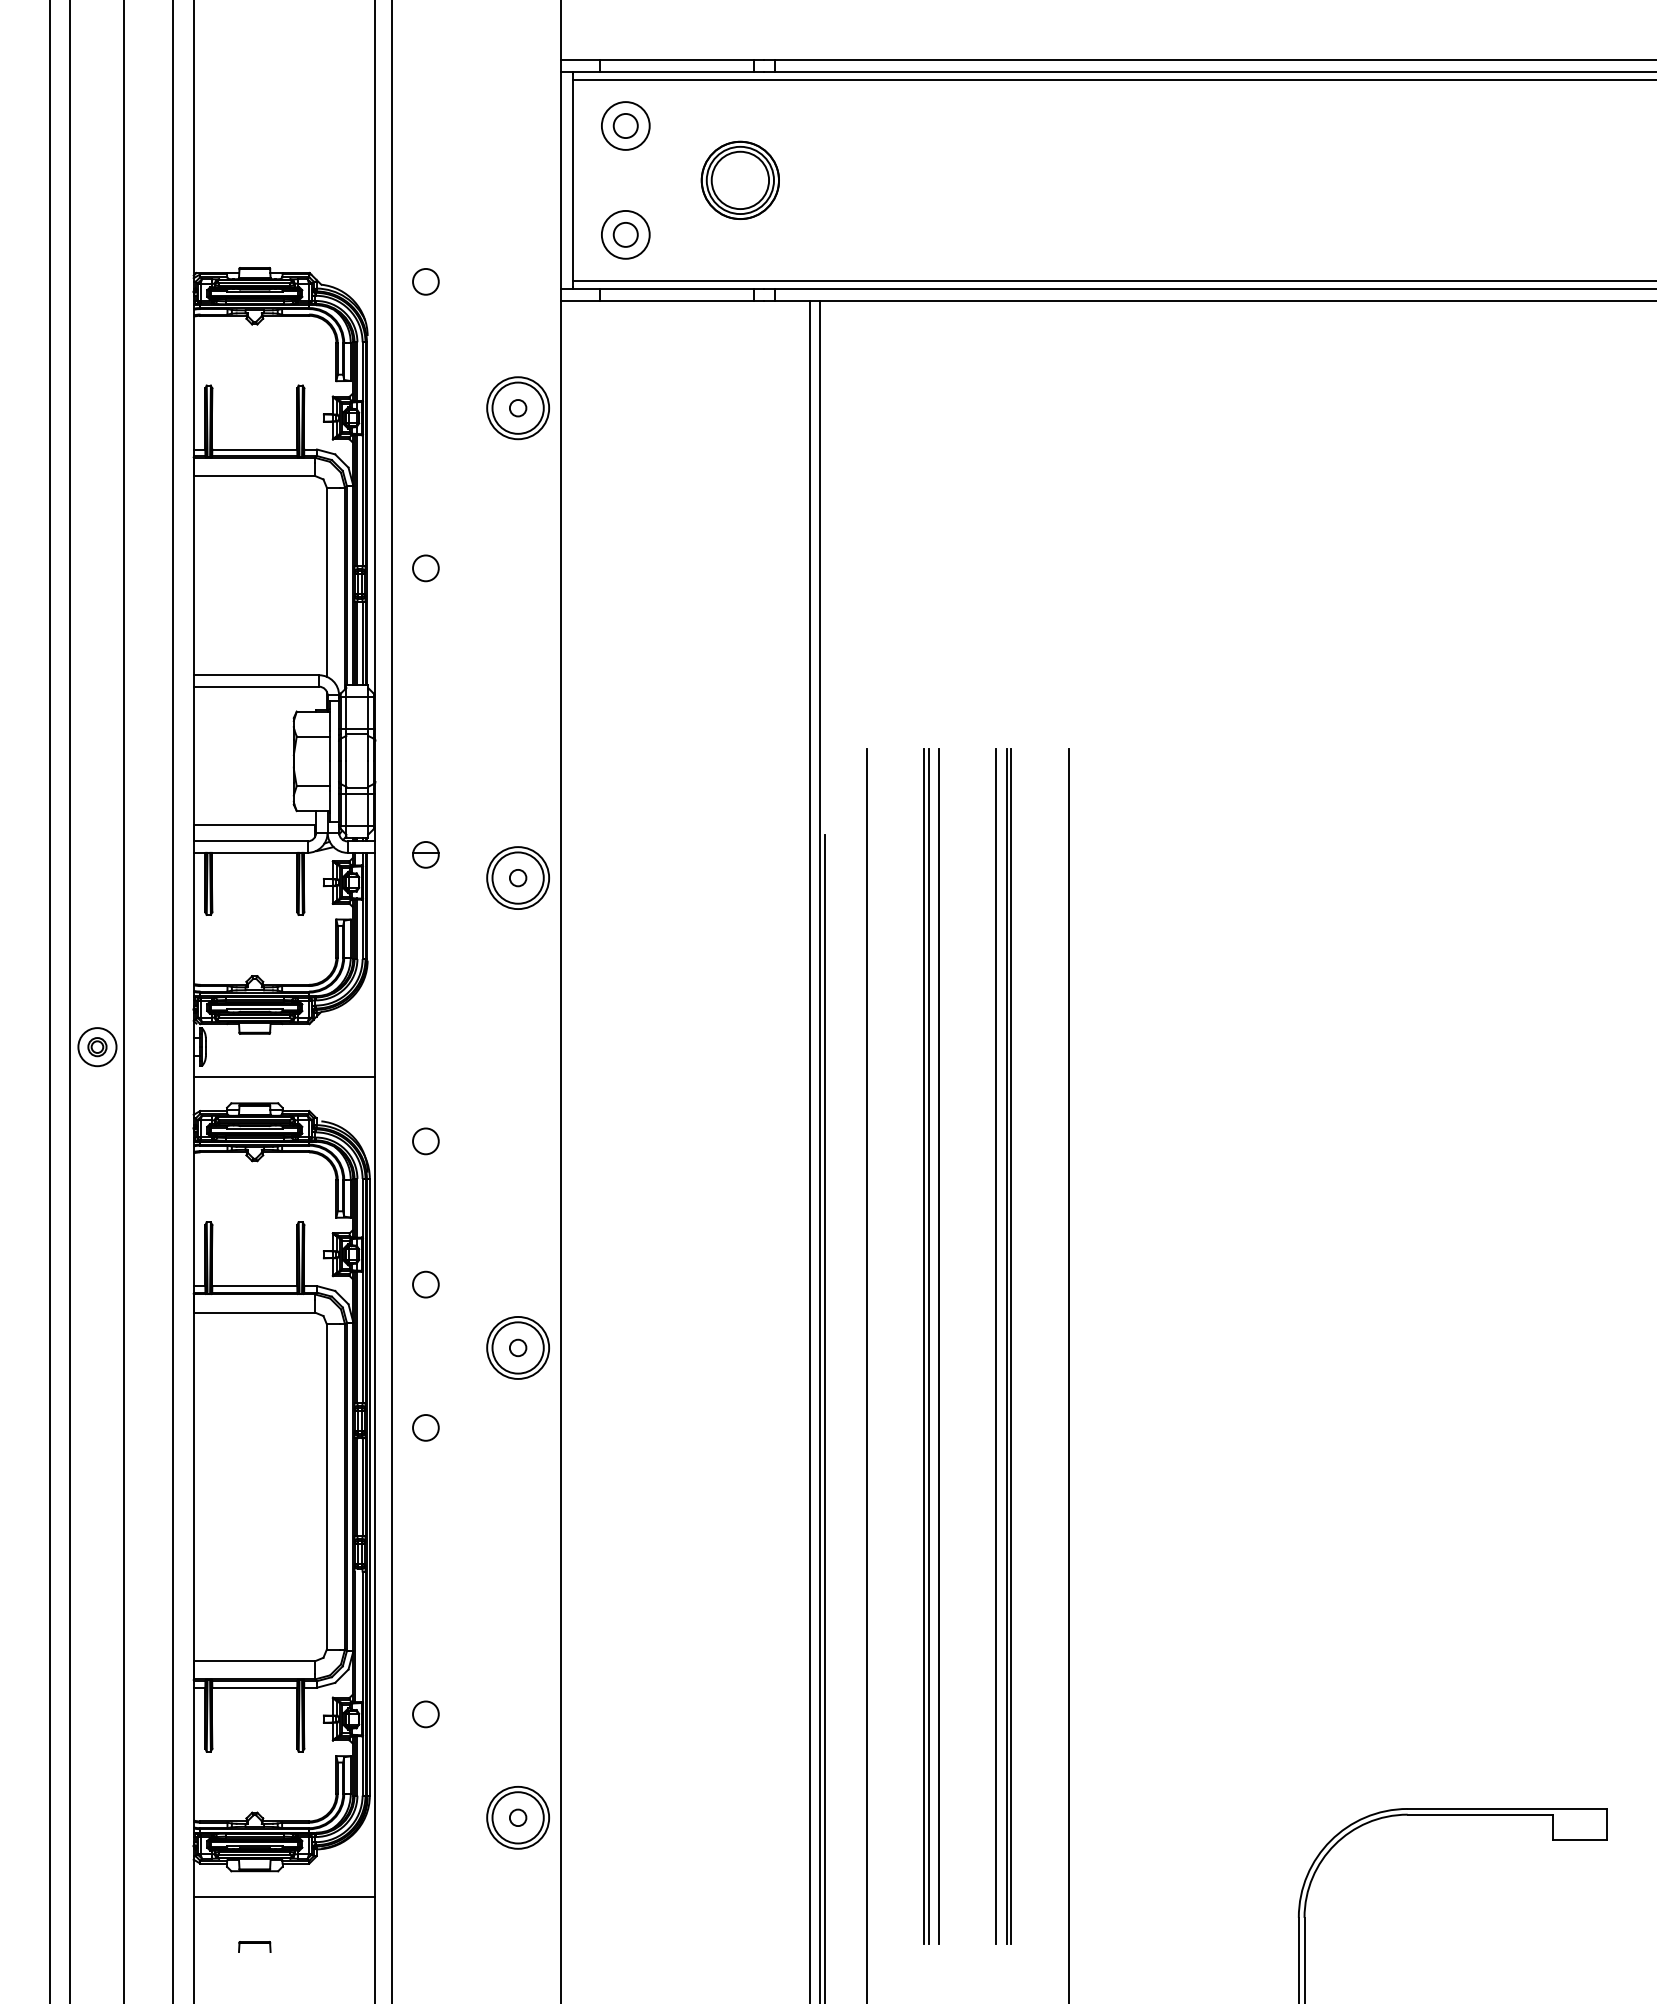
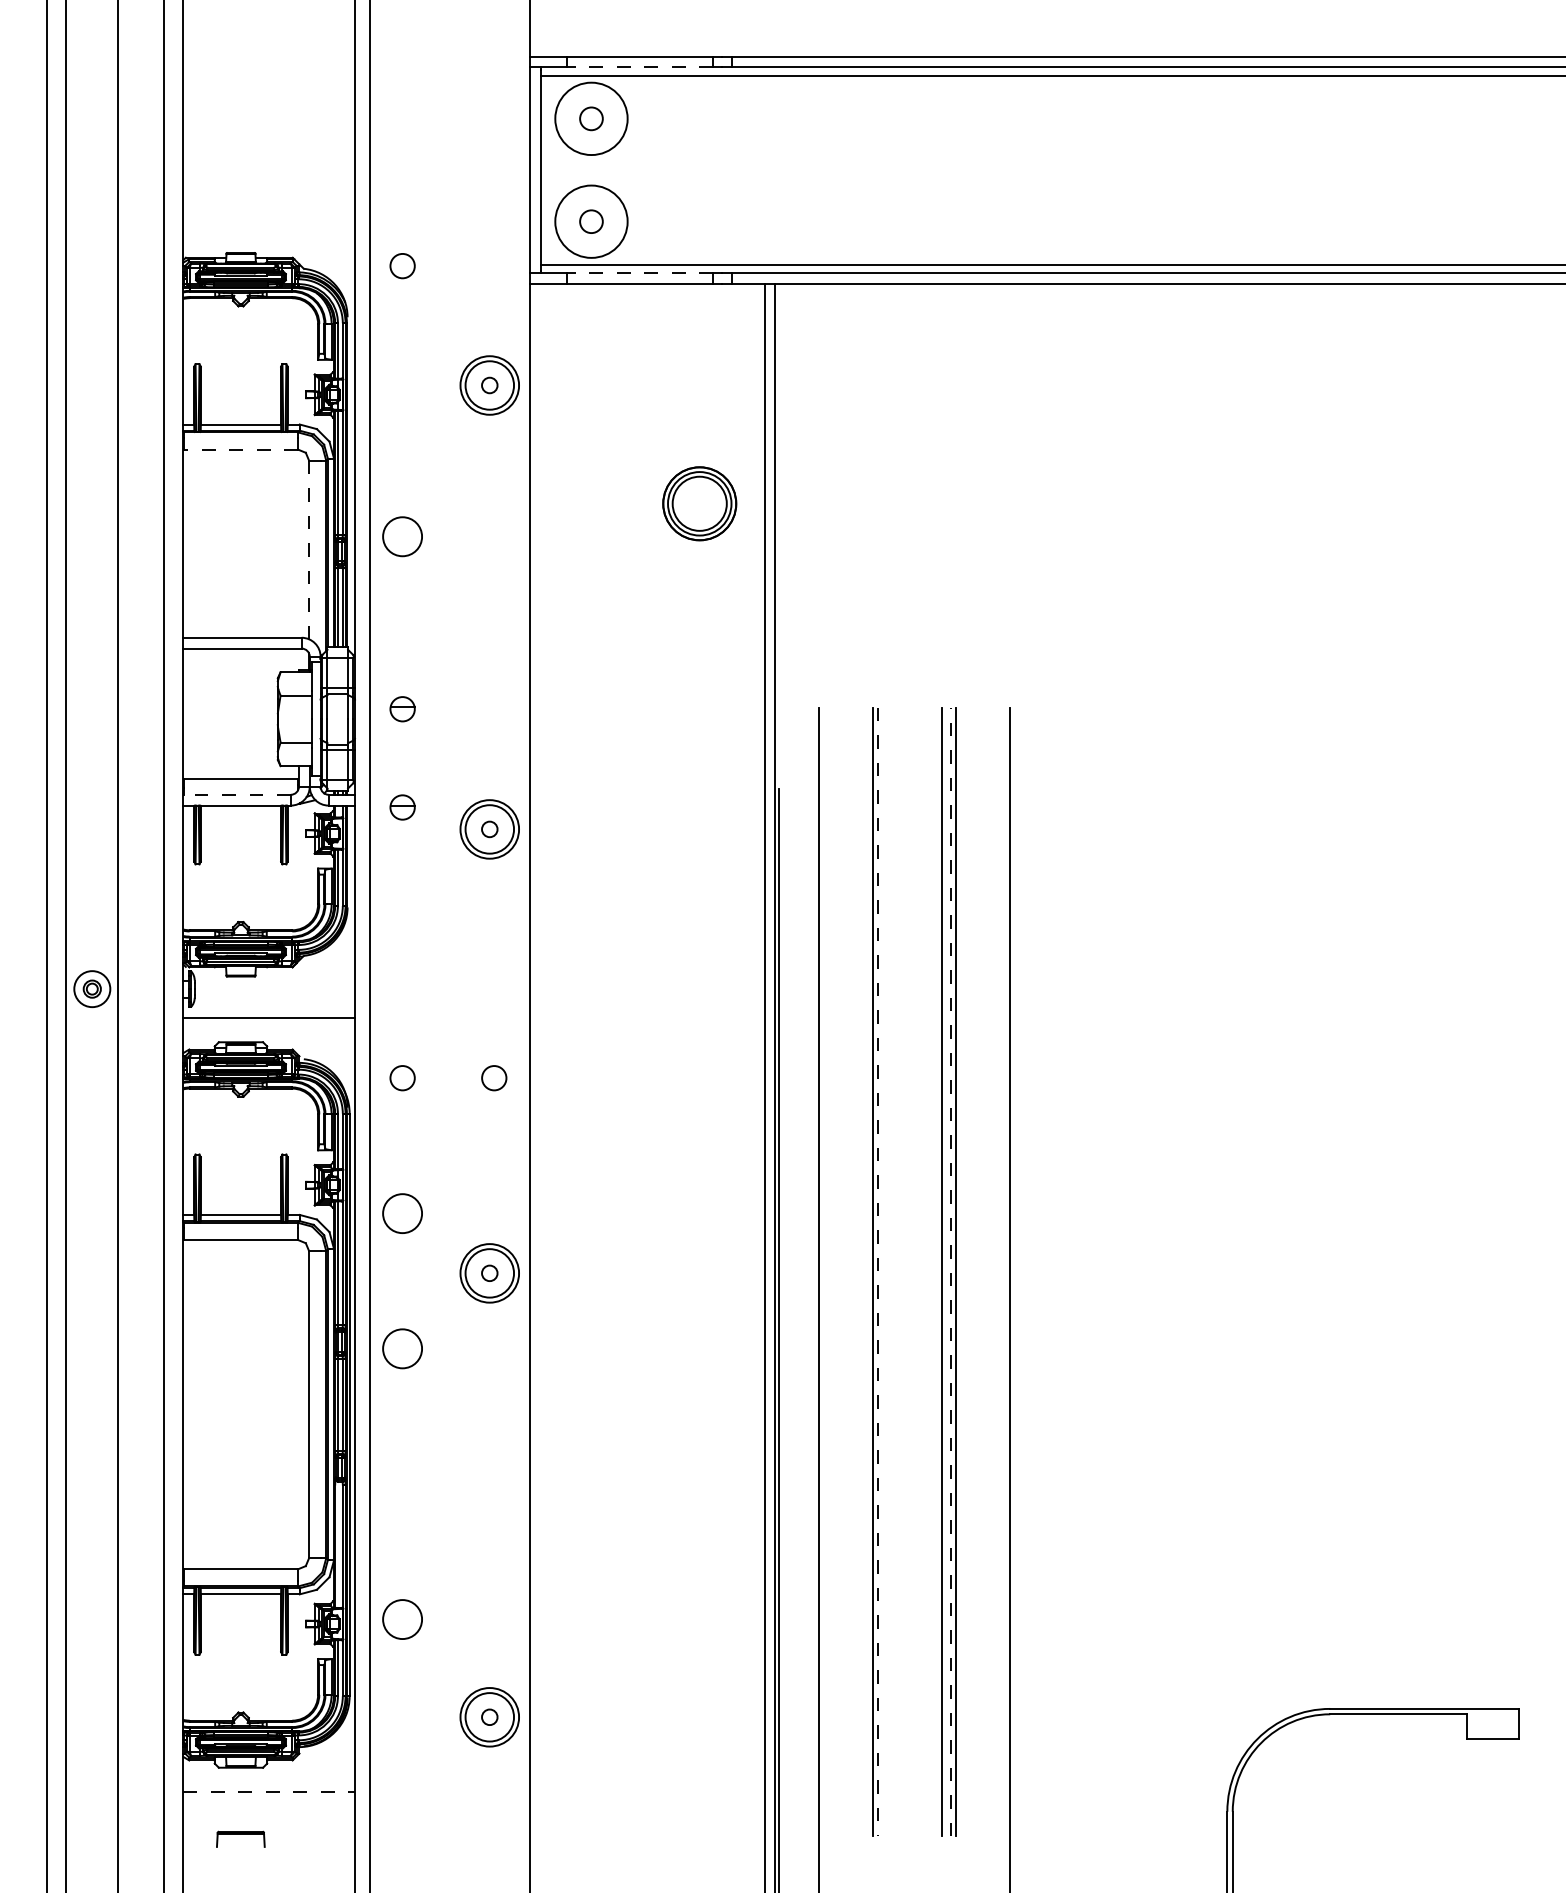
line: (676, 71) -> (639, 67), solid -> dashed
circle: (625, 125) -> (591, 118), size x1.6
part: (739, 179) -> (698, 502), moved
circle: (625, 234) -> (591, 221), size x1.6
line: (676, 289) -> (639, 273), solid -> dashed
line: (254, 476) -> (240, 450), solid -> dashed
circle: (425, 568) -> (402, 536), size x1.6
line: (326, 582) -> (308, 550), solid -> dashed
part: (425, 750) -> (402, 708), added
line: (250, 841) -> (236, 794), solid -> dashed
circle: (522, 1141) -> (493, 1078), added
circle: (425, 1284) -> (402, 1213), size x1.6
line: (1006, 1345) -> (951, 1271), solid -> dashed
line: (928, 1346) -> (877, 1271), solid -> dashed
line: (939, 1346) -> (887, 1271), removed
circle: (425, 1427) -> (402, 1348), size x1.6
circle: (425, 1714) -> (402, 1619), size x1.6
line: (284, 1897) -> (269, 1792), solid -> dashed
part: (254, 1946) -> (240, 1838), size x1.6

